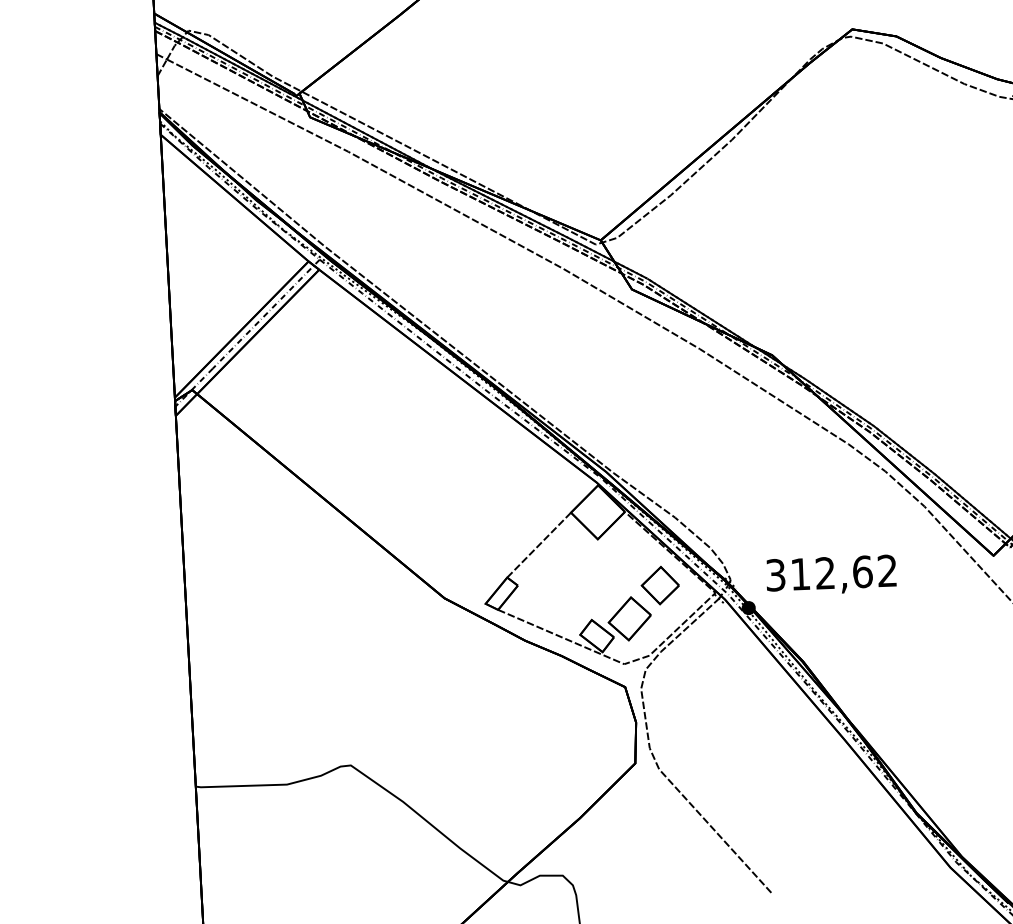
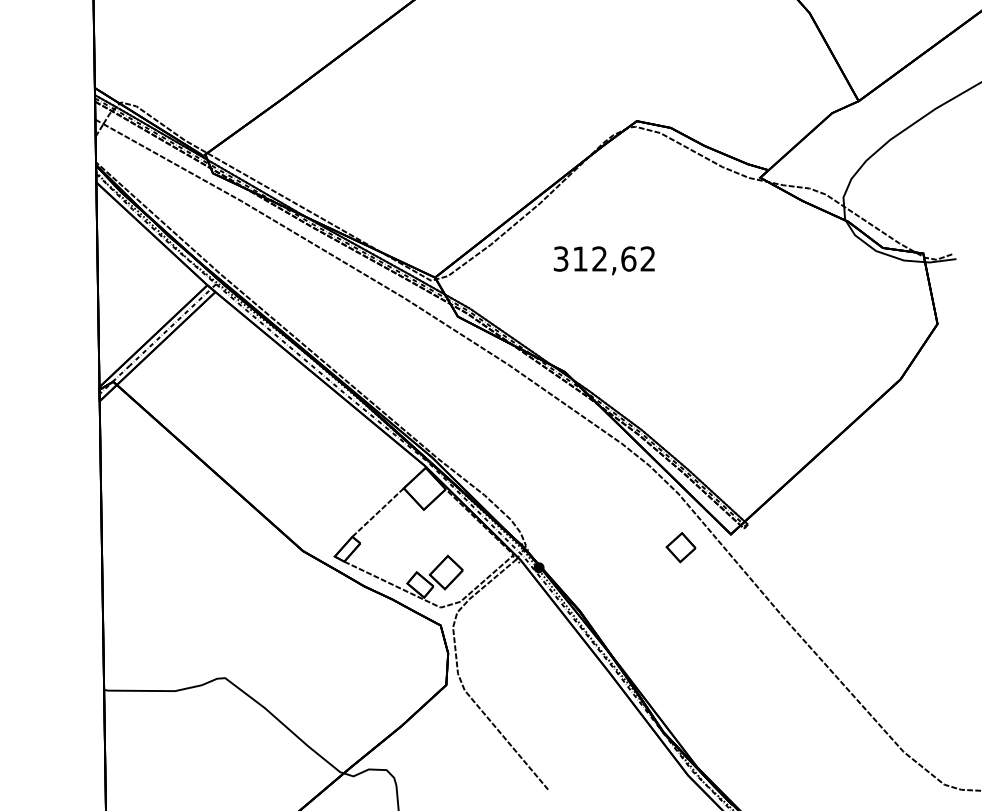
text: (830, 575) -> (603, 260), moved
part: (659, 585) -> (680, 547), moved

